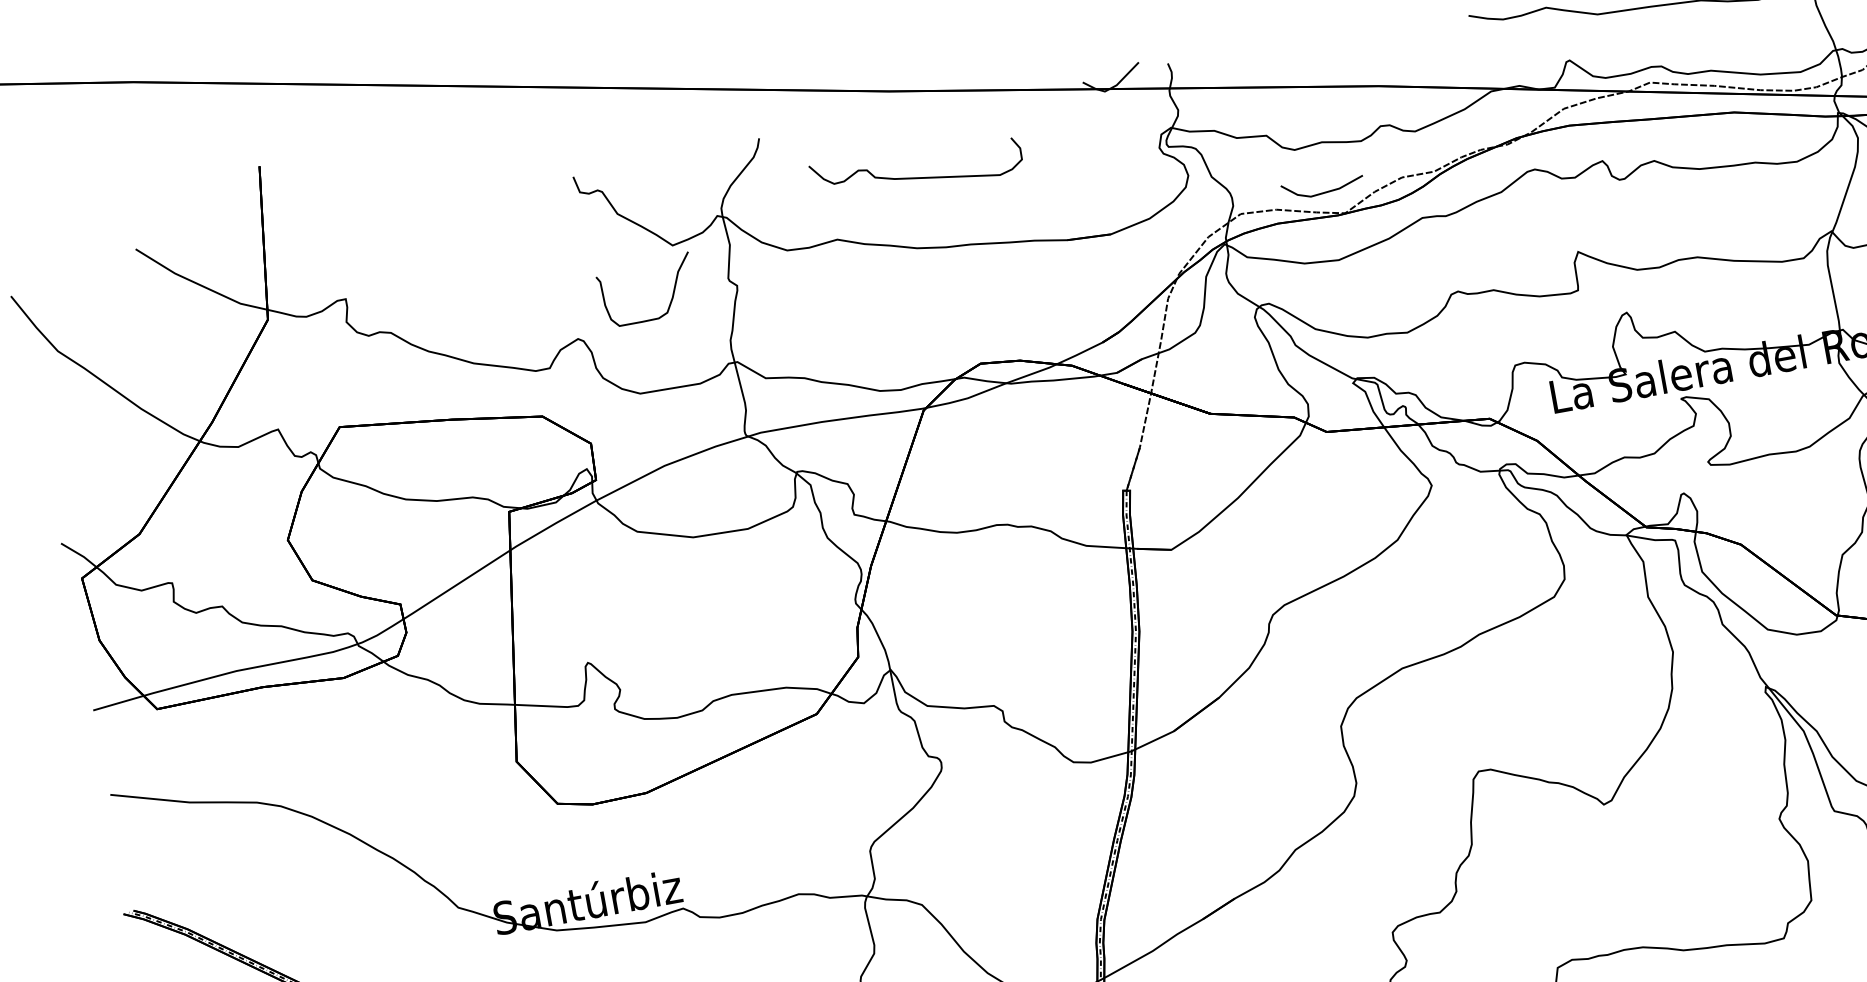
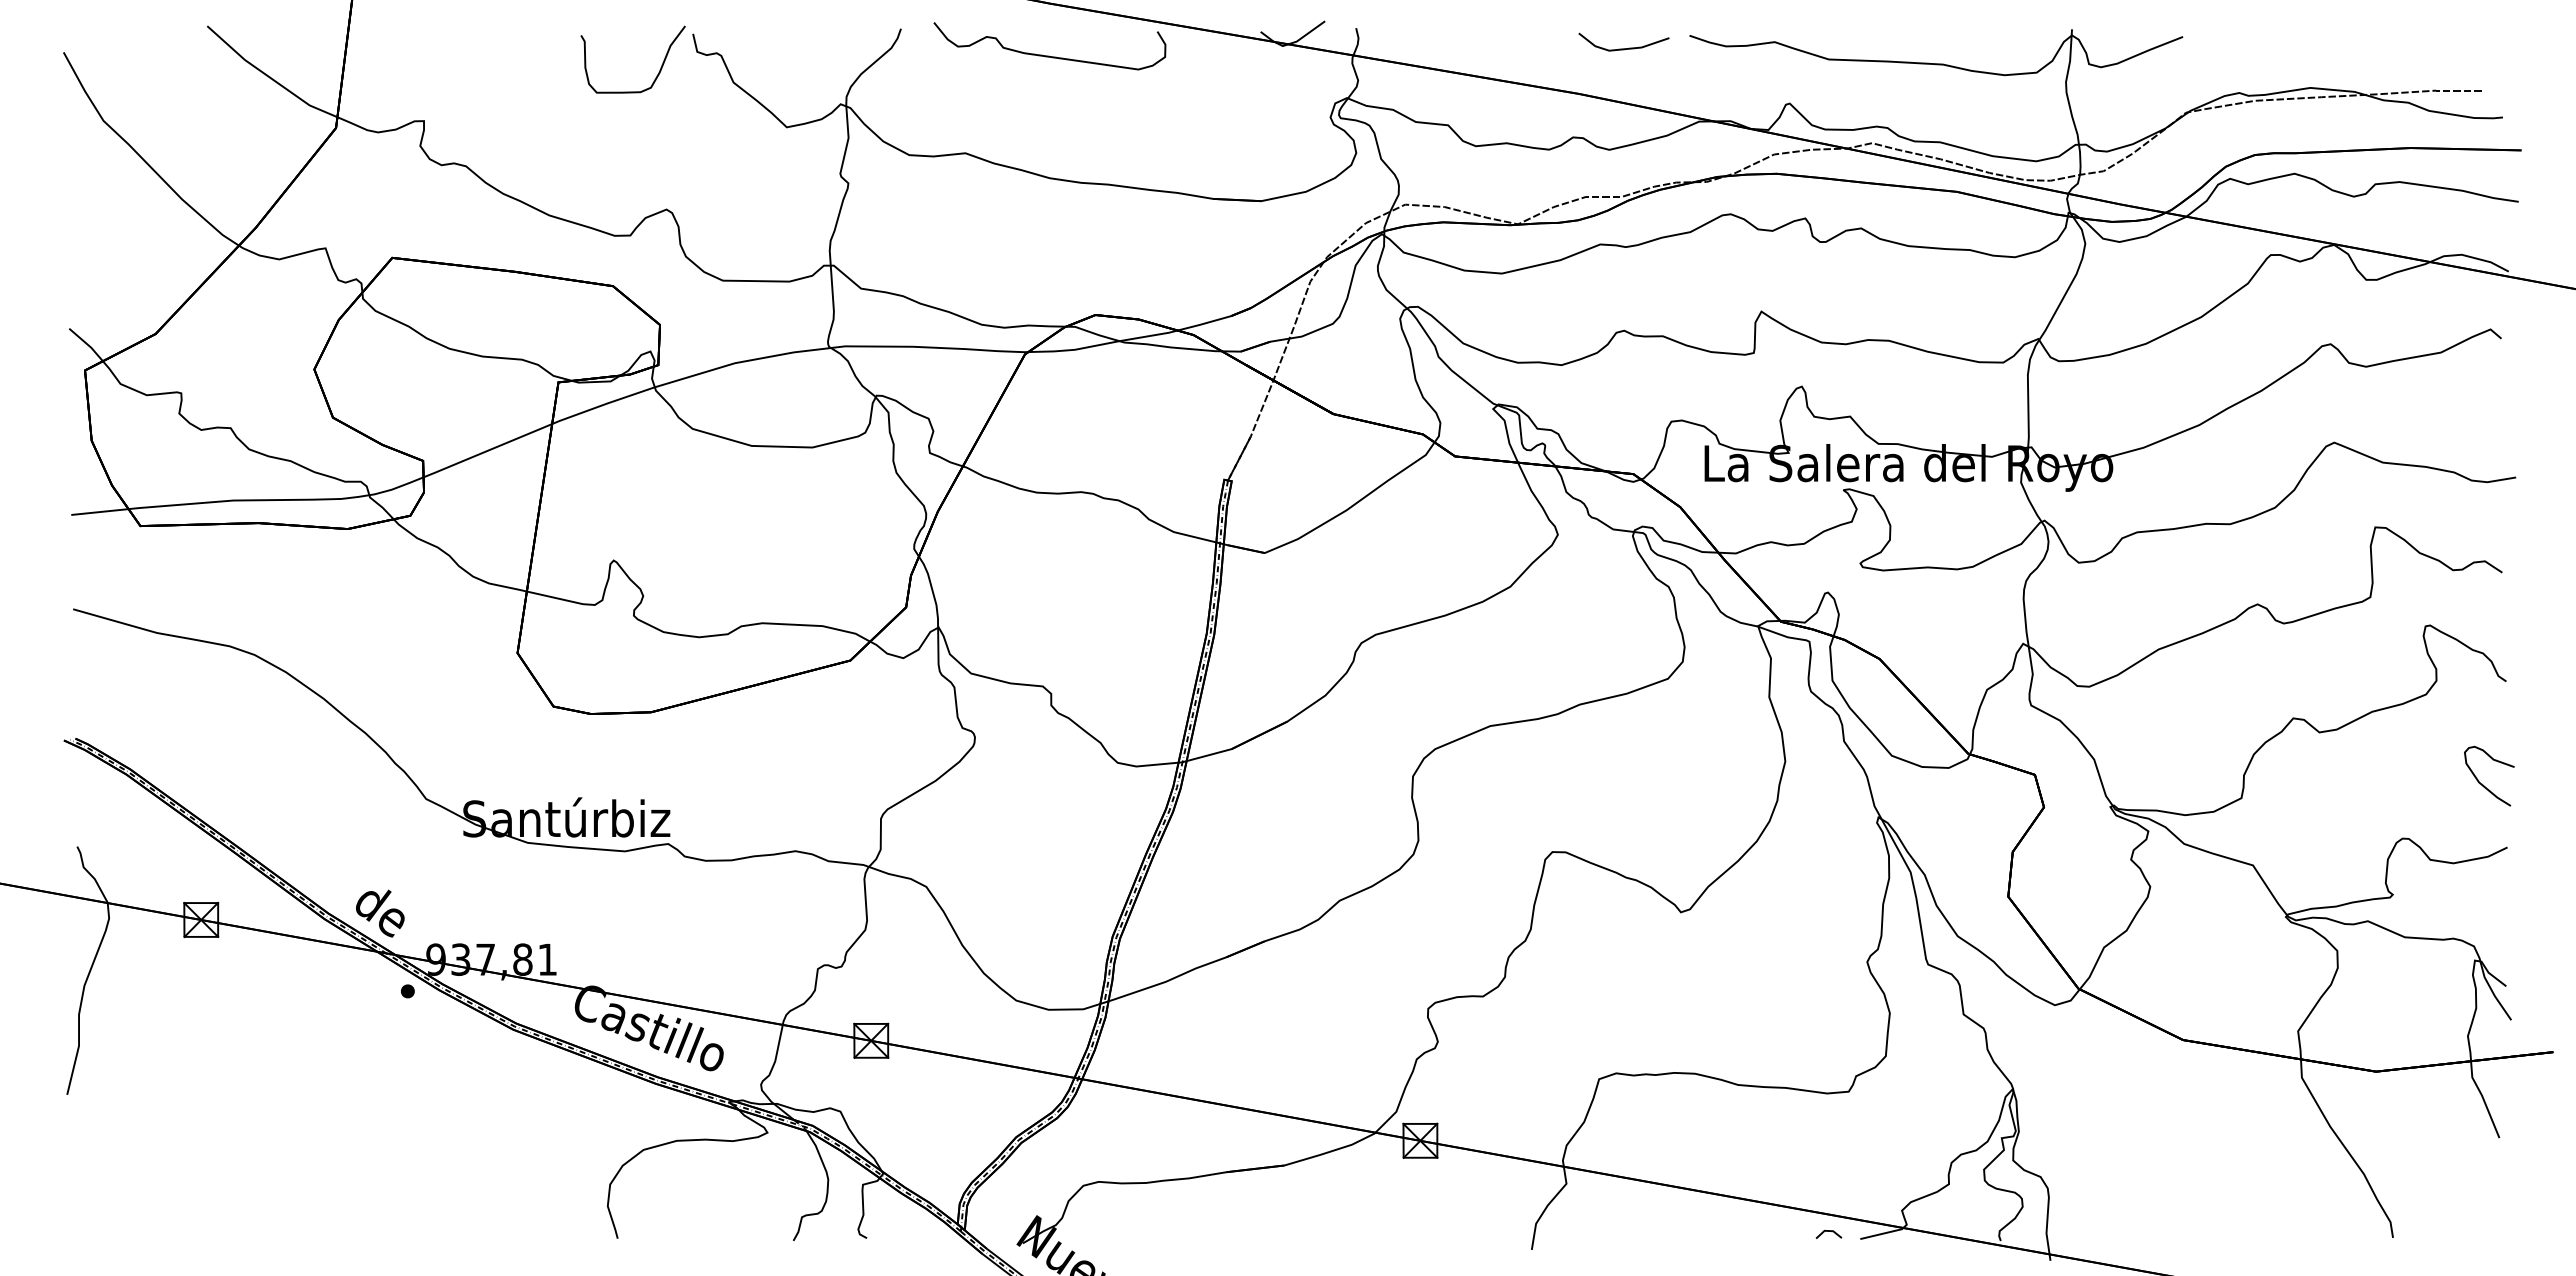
curve: (917, 176) -> (1049, 55), moved
line: (1323, 192) -> (1623, 48), moved
curve: (670, 300) -> (656, 75), moved

